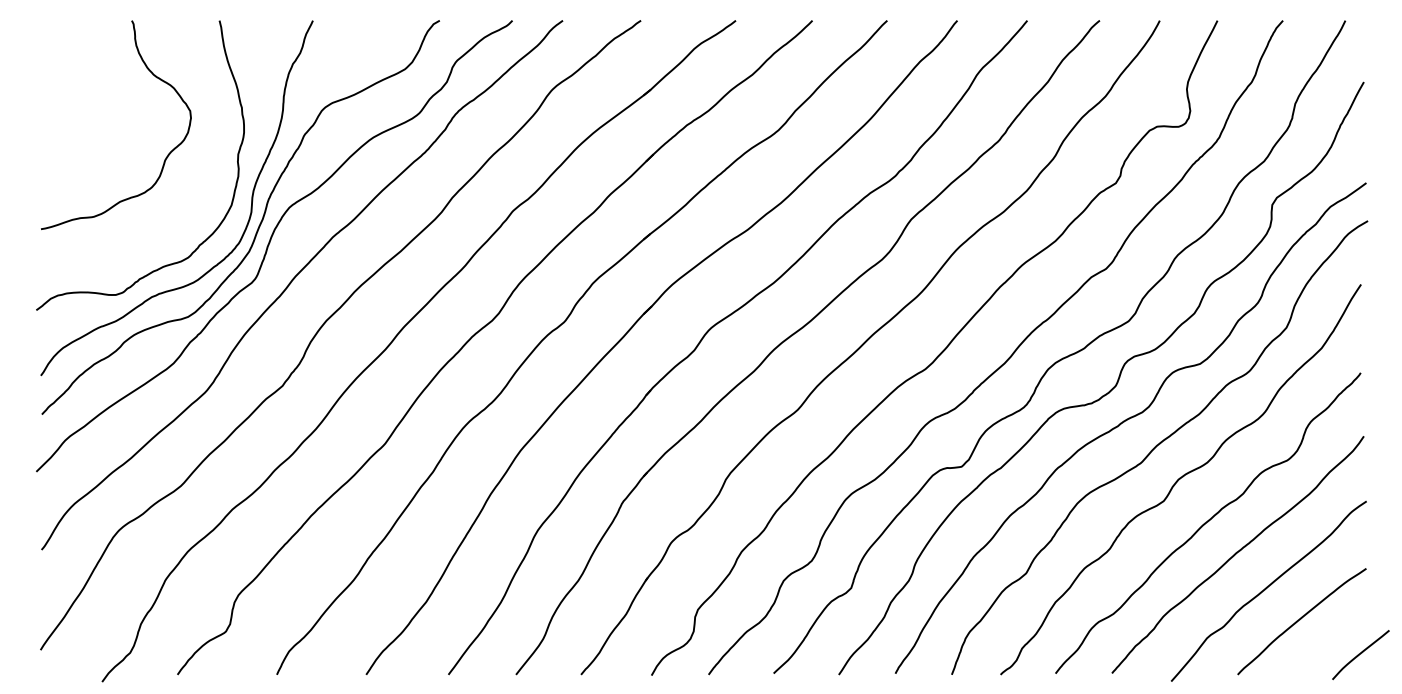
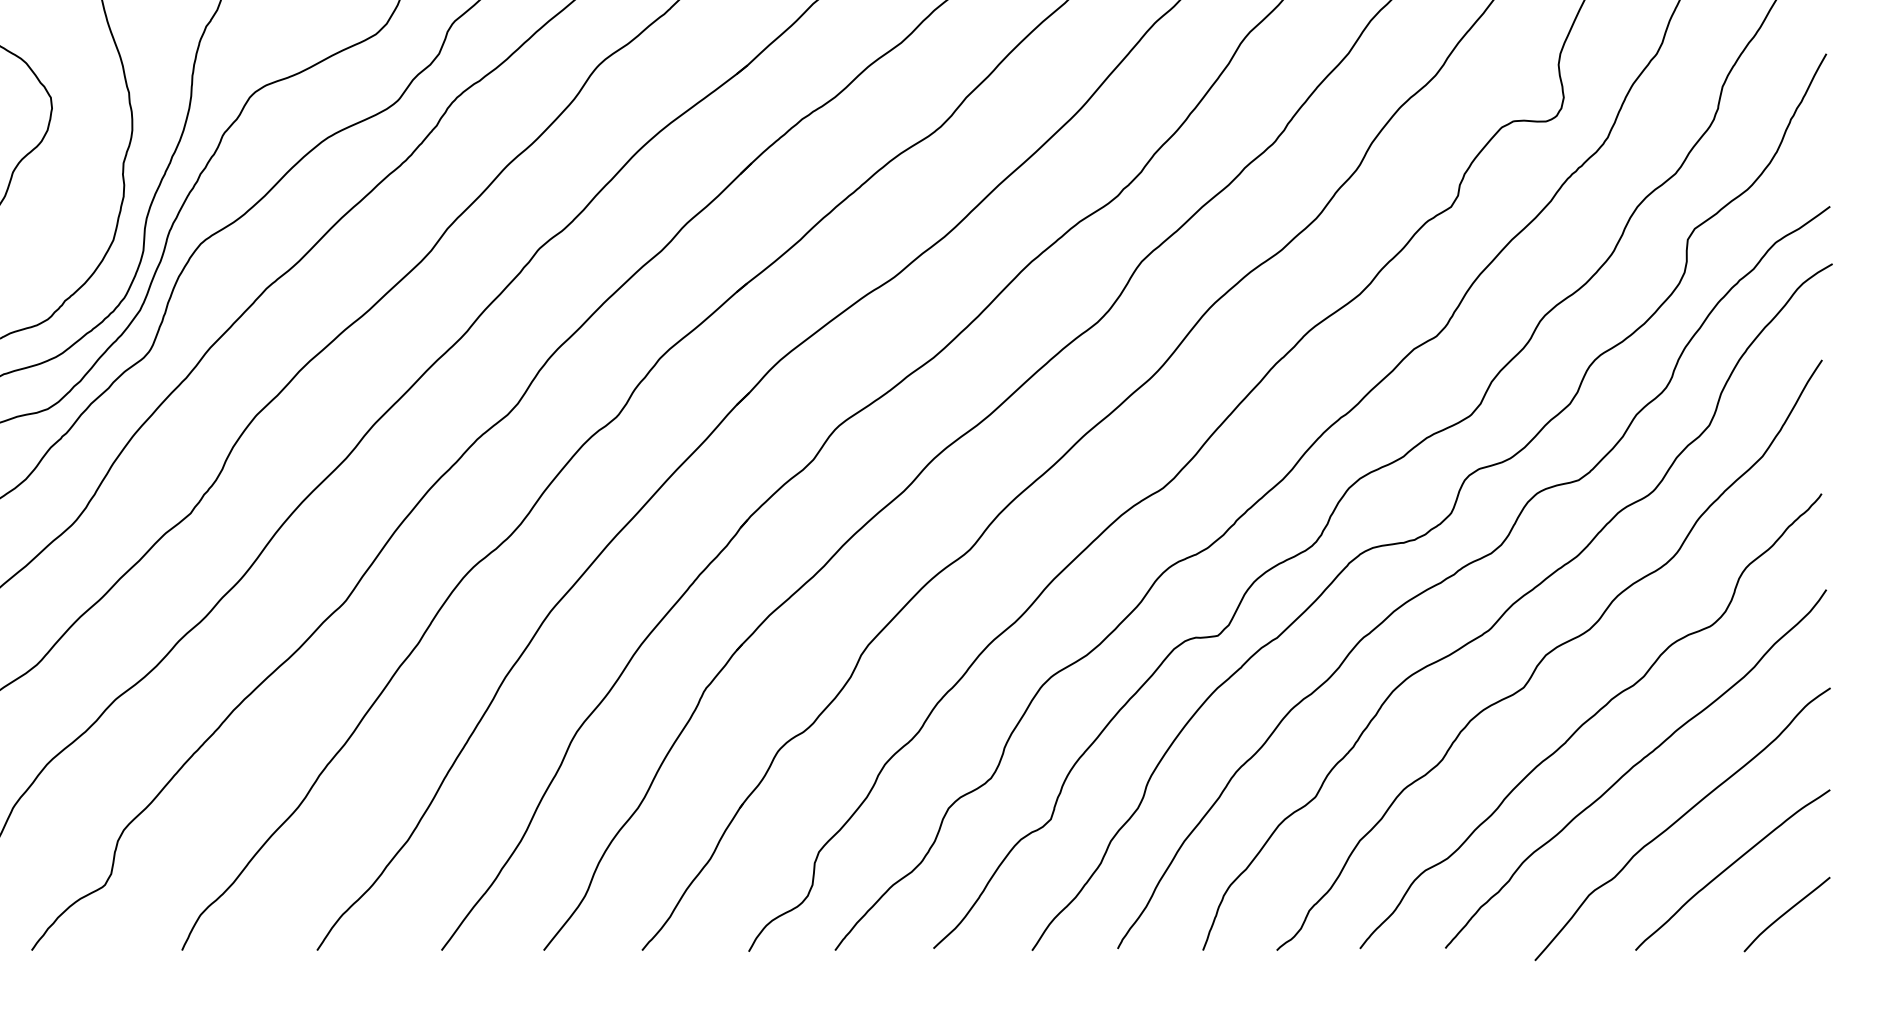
curve: (1360, 654) -> (1786, 913), moved

